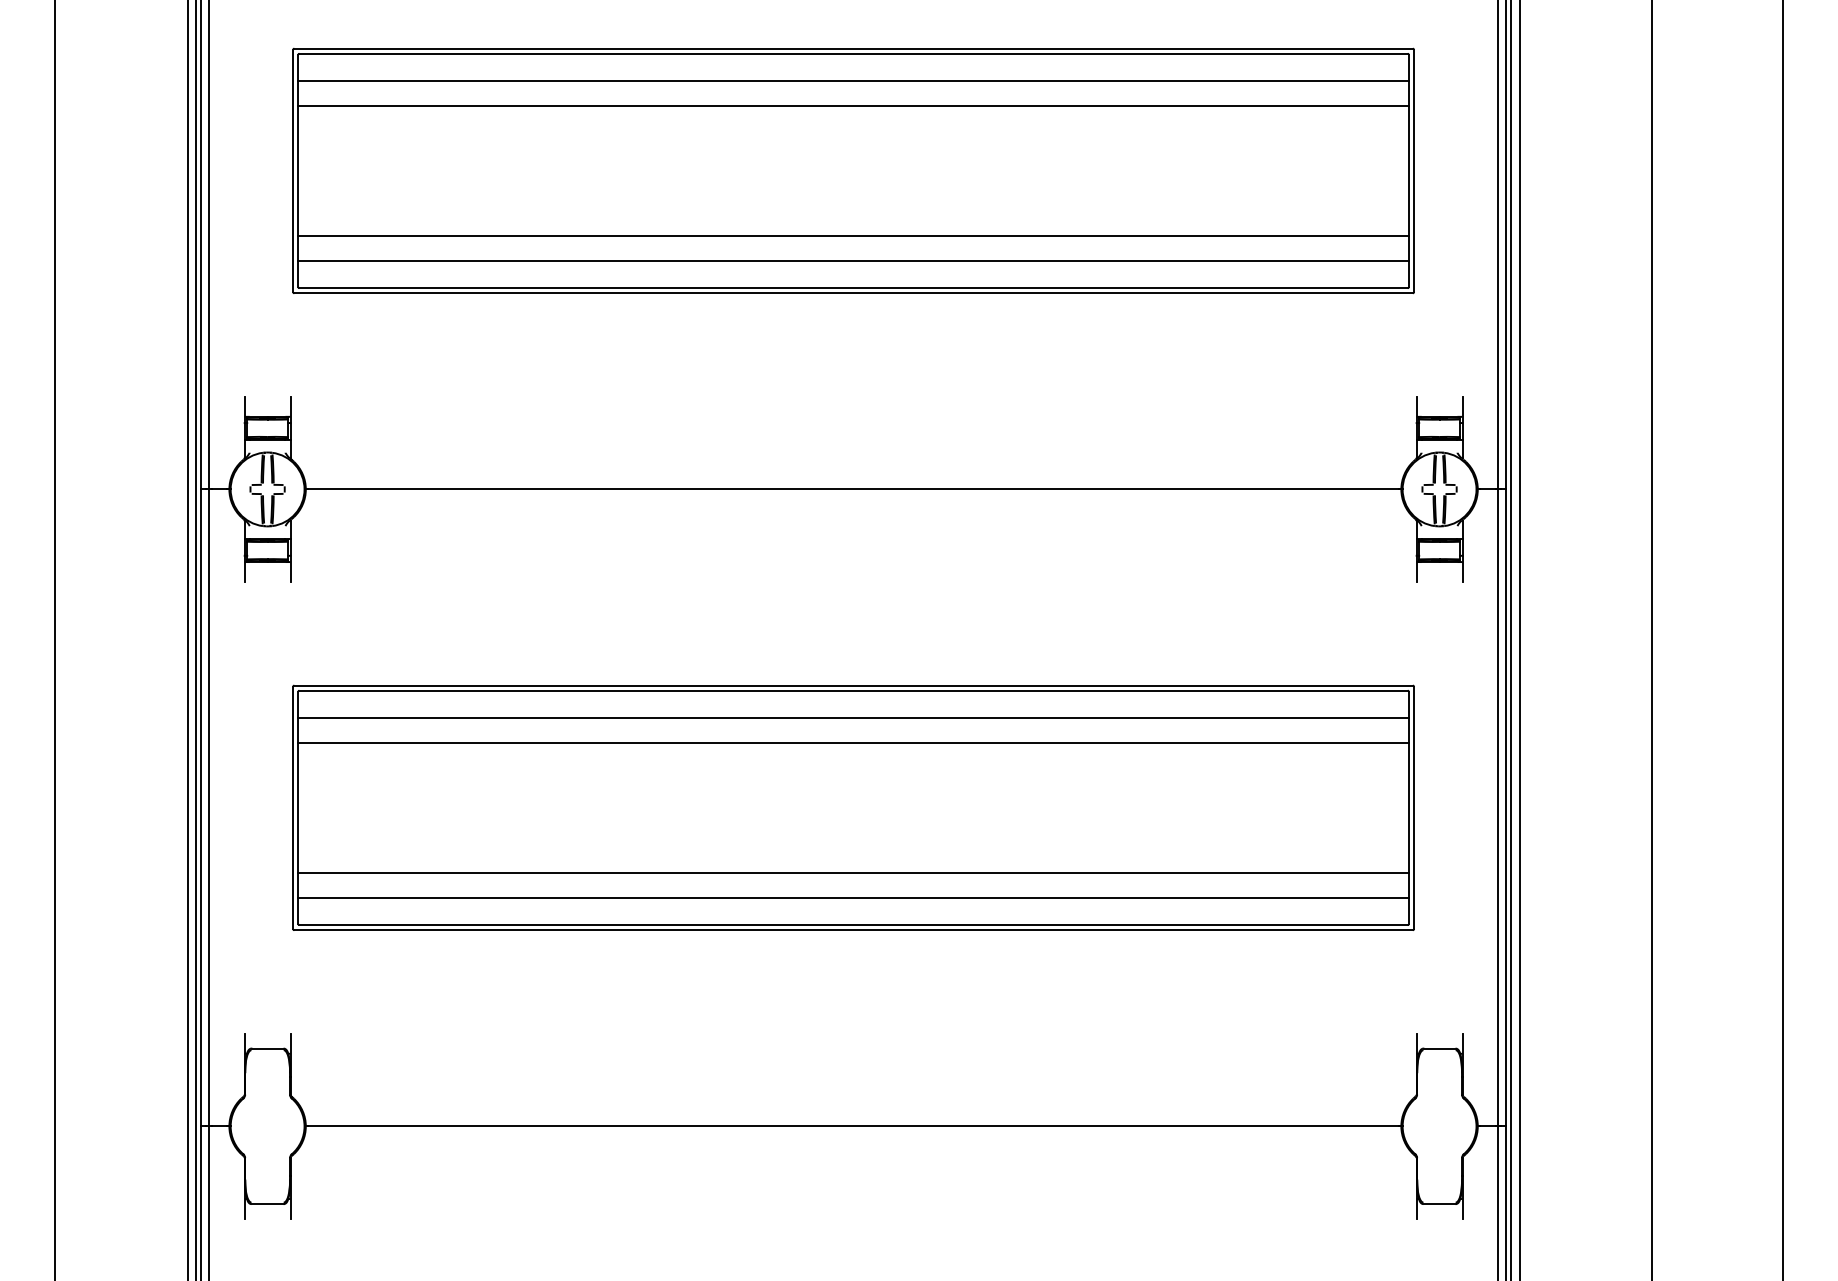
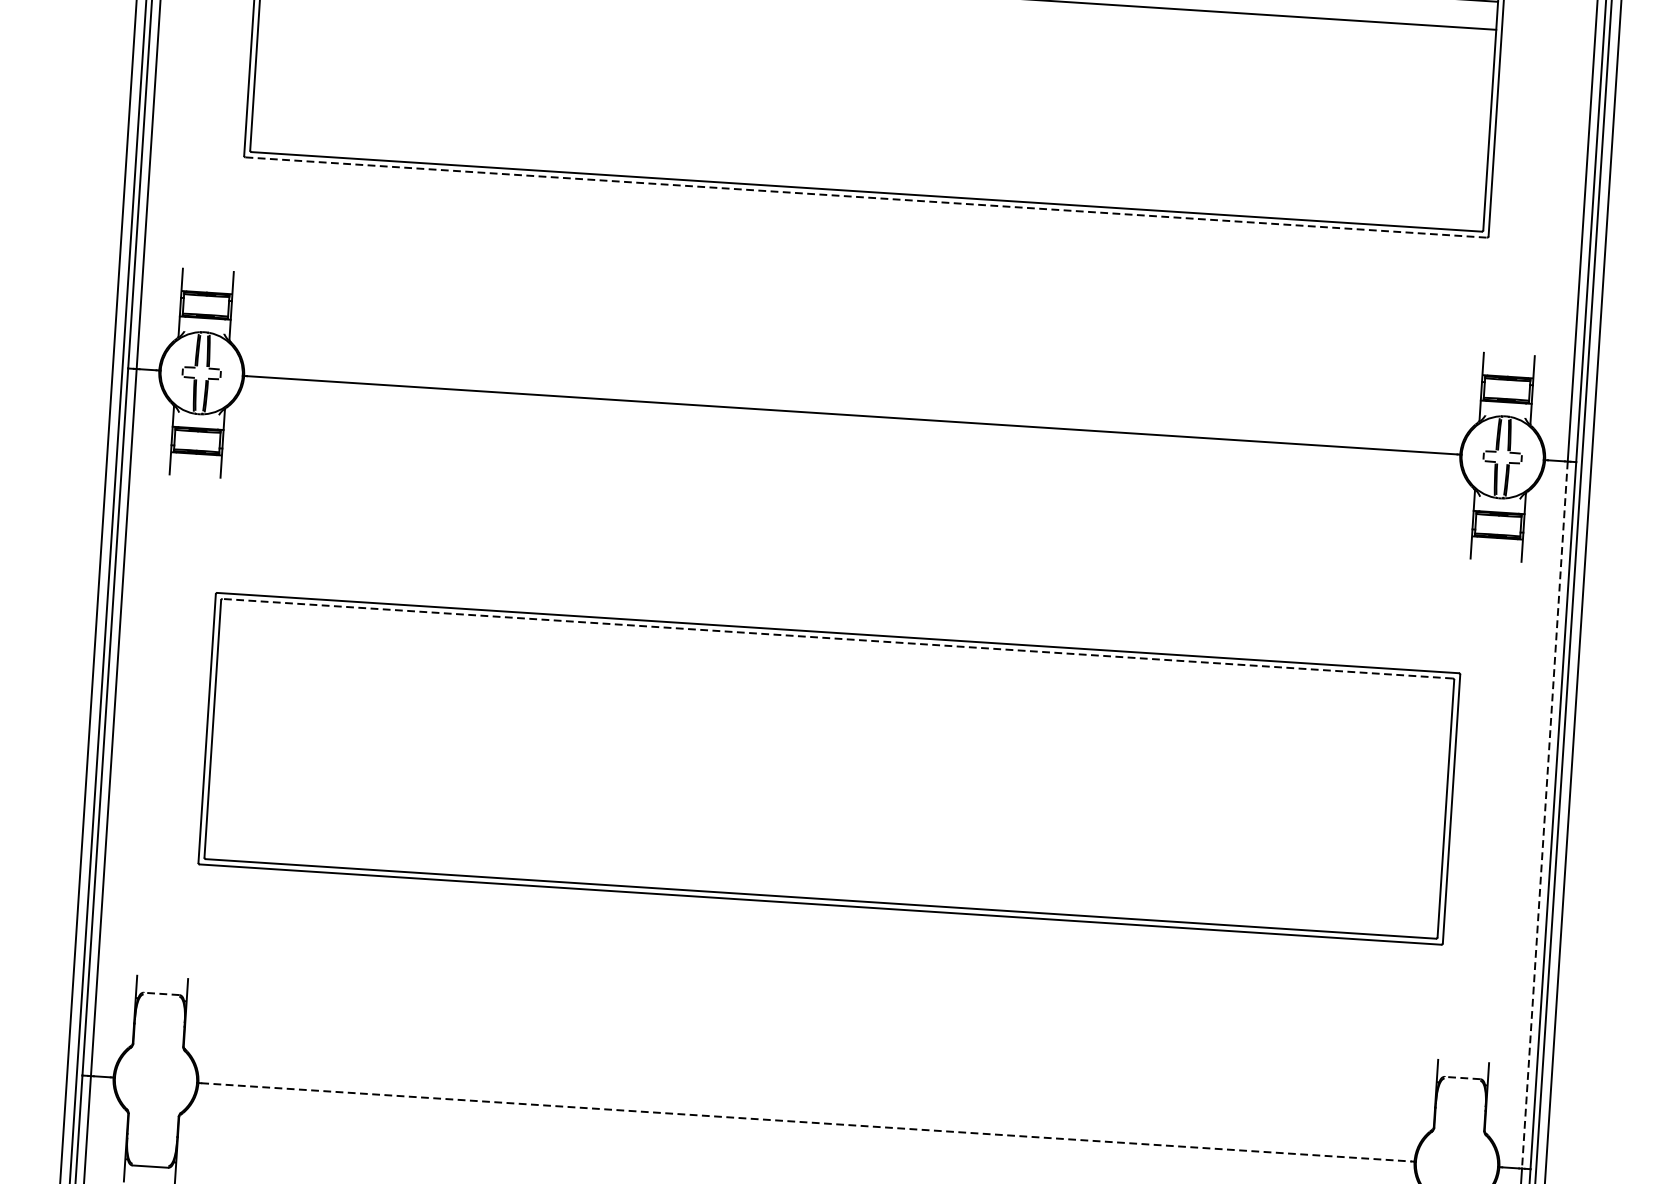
line: (853, 235) -> (870, 133), removed
line: (853, 260) -> (868, 161), removed
line: (854, 293) -> (867, 197), solid -> dashed
line: (853, 690) -> (837, 638), solid -> dashed
line: (853, 717) -> (835, 668), removed
line: (853, 743) -> (833, 697), removed
line: (1498, 808) -> (1545, 815), solid -> dashed
line: (853, 872) -> (824, 840), removed
line: (853, 897) -> (822, 868), removed
line: (267, 1048) -> (161, 993), solid -> dashed
line: (1439, 1048) -> (1462, 1077), solid -> dashed
line: (854, 1126) -> (807, 1122), solid -> dashed

